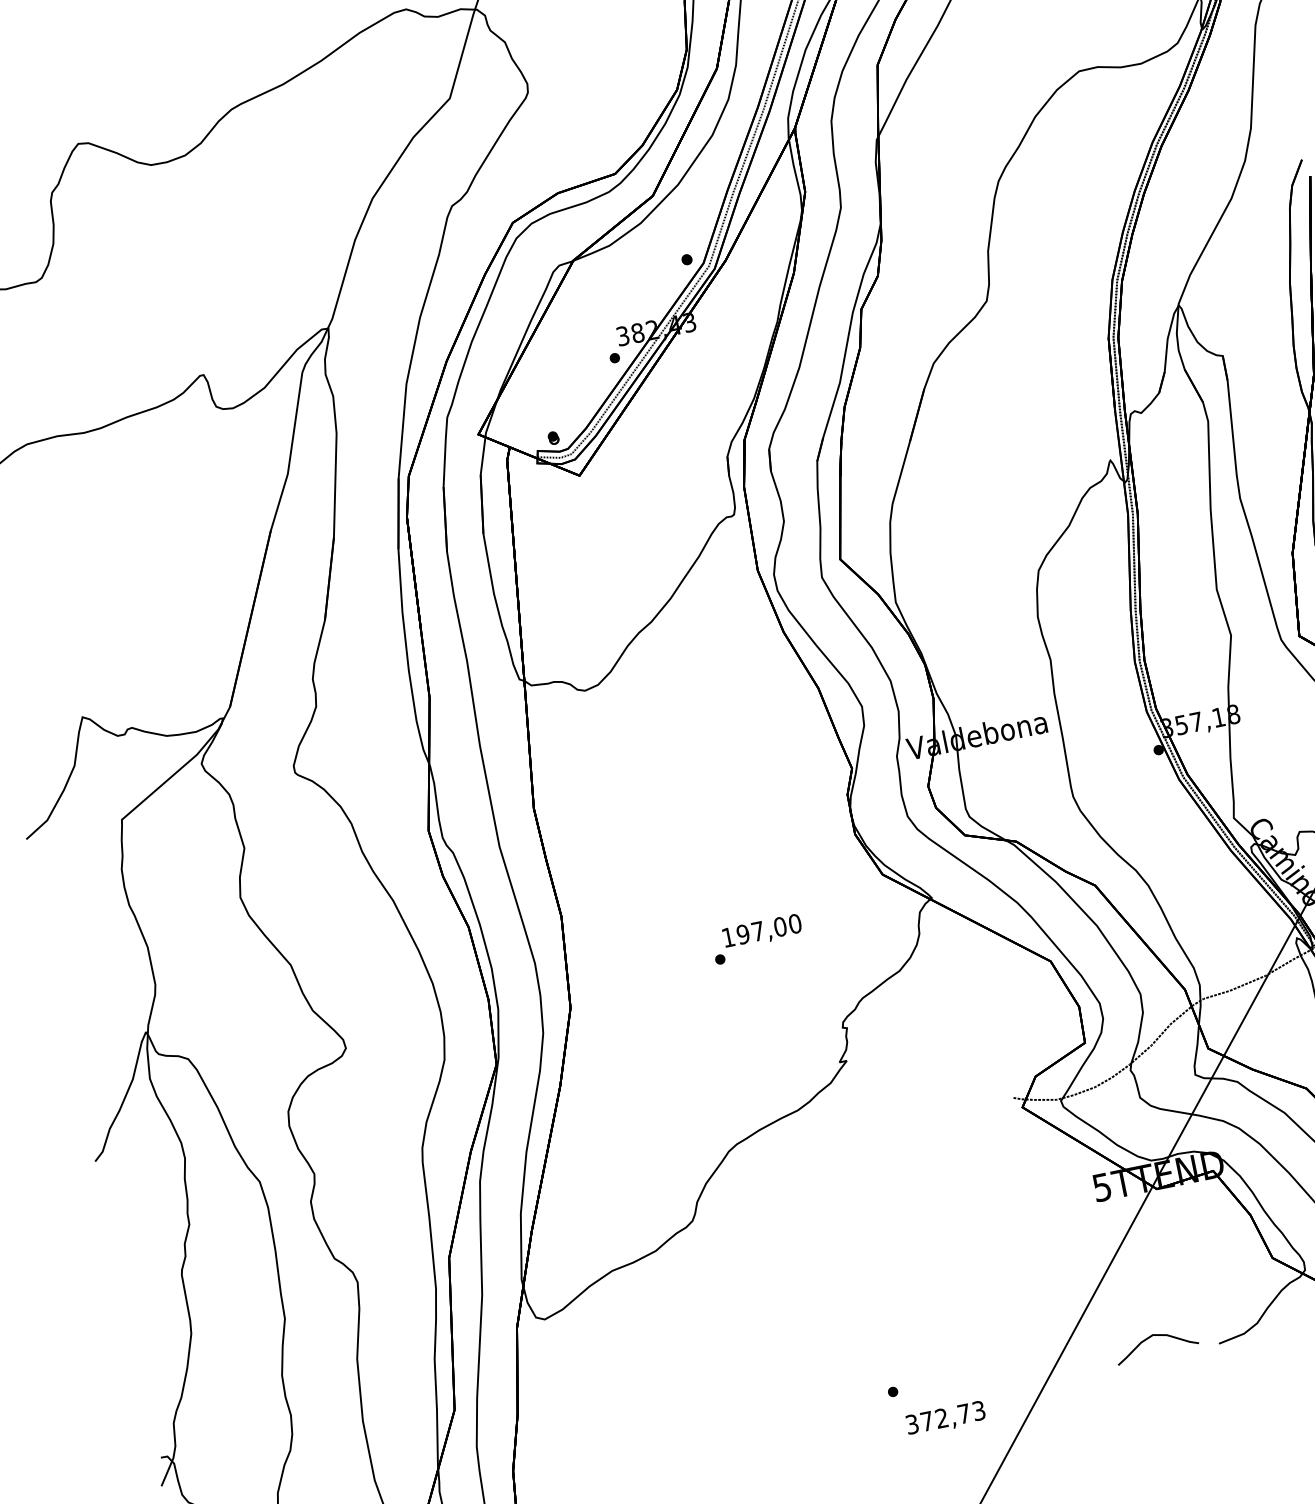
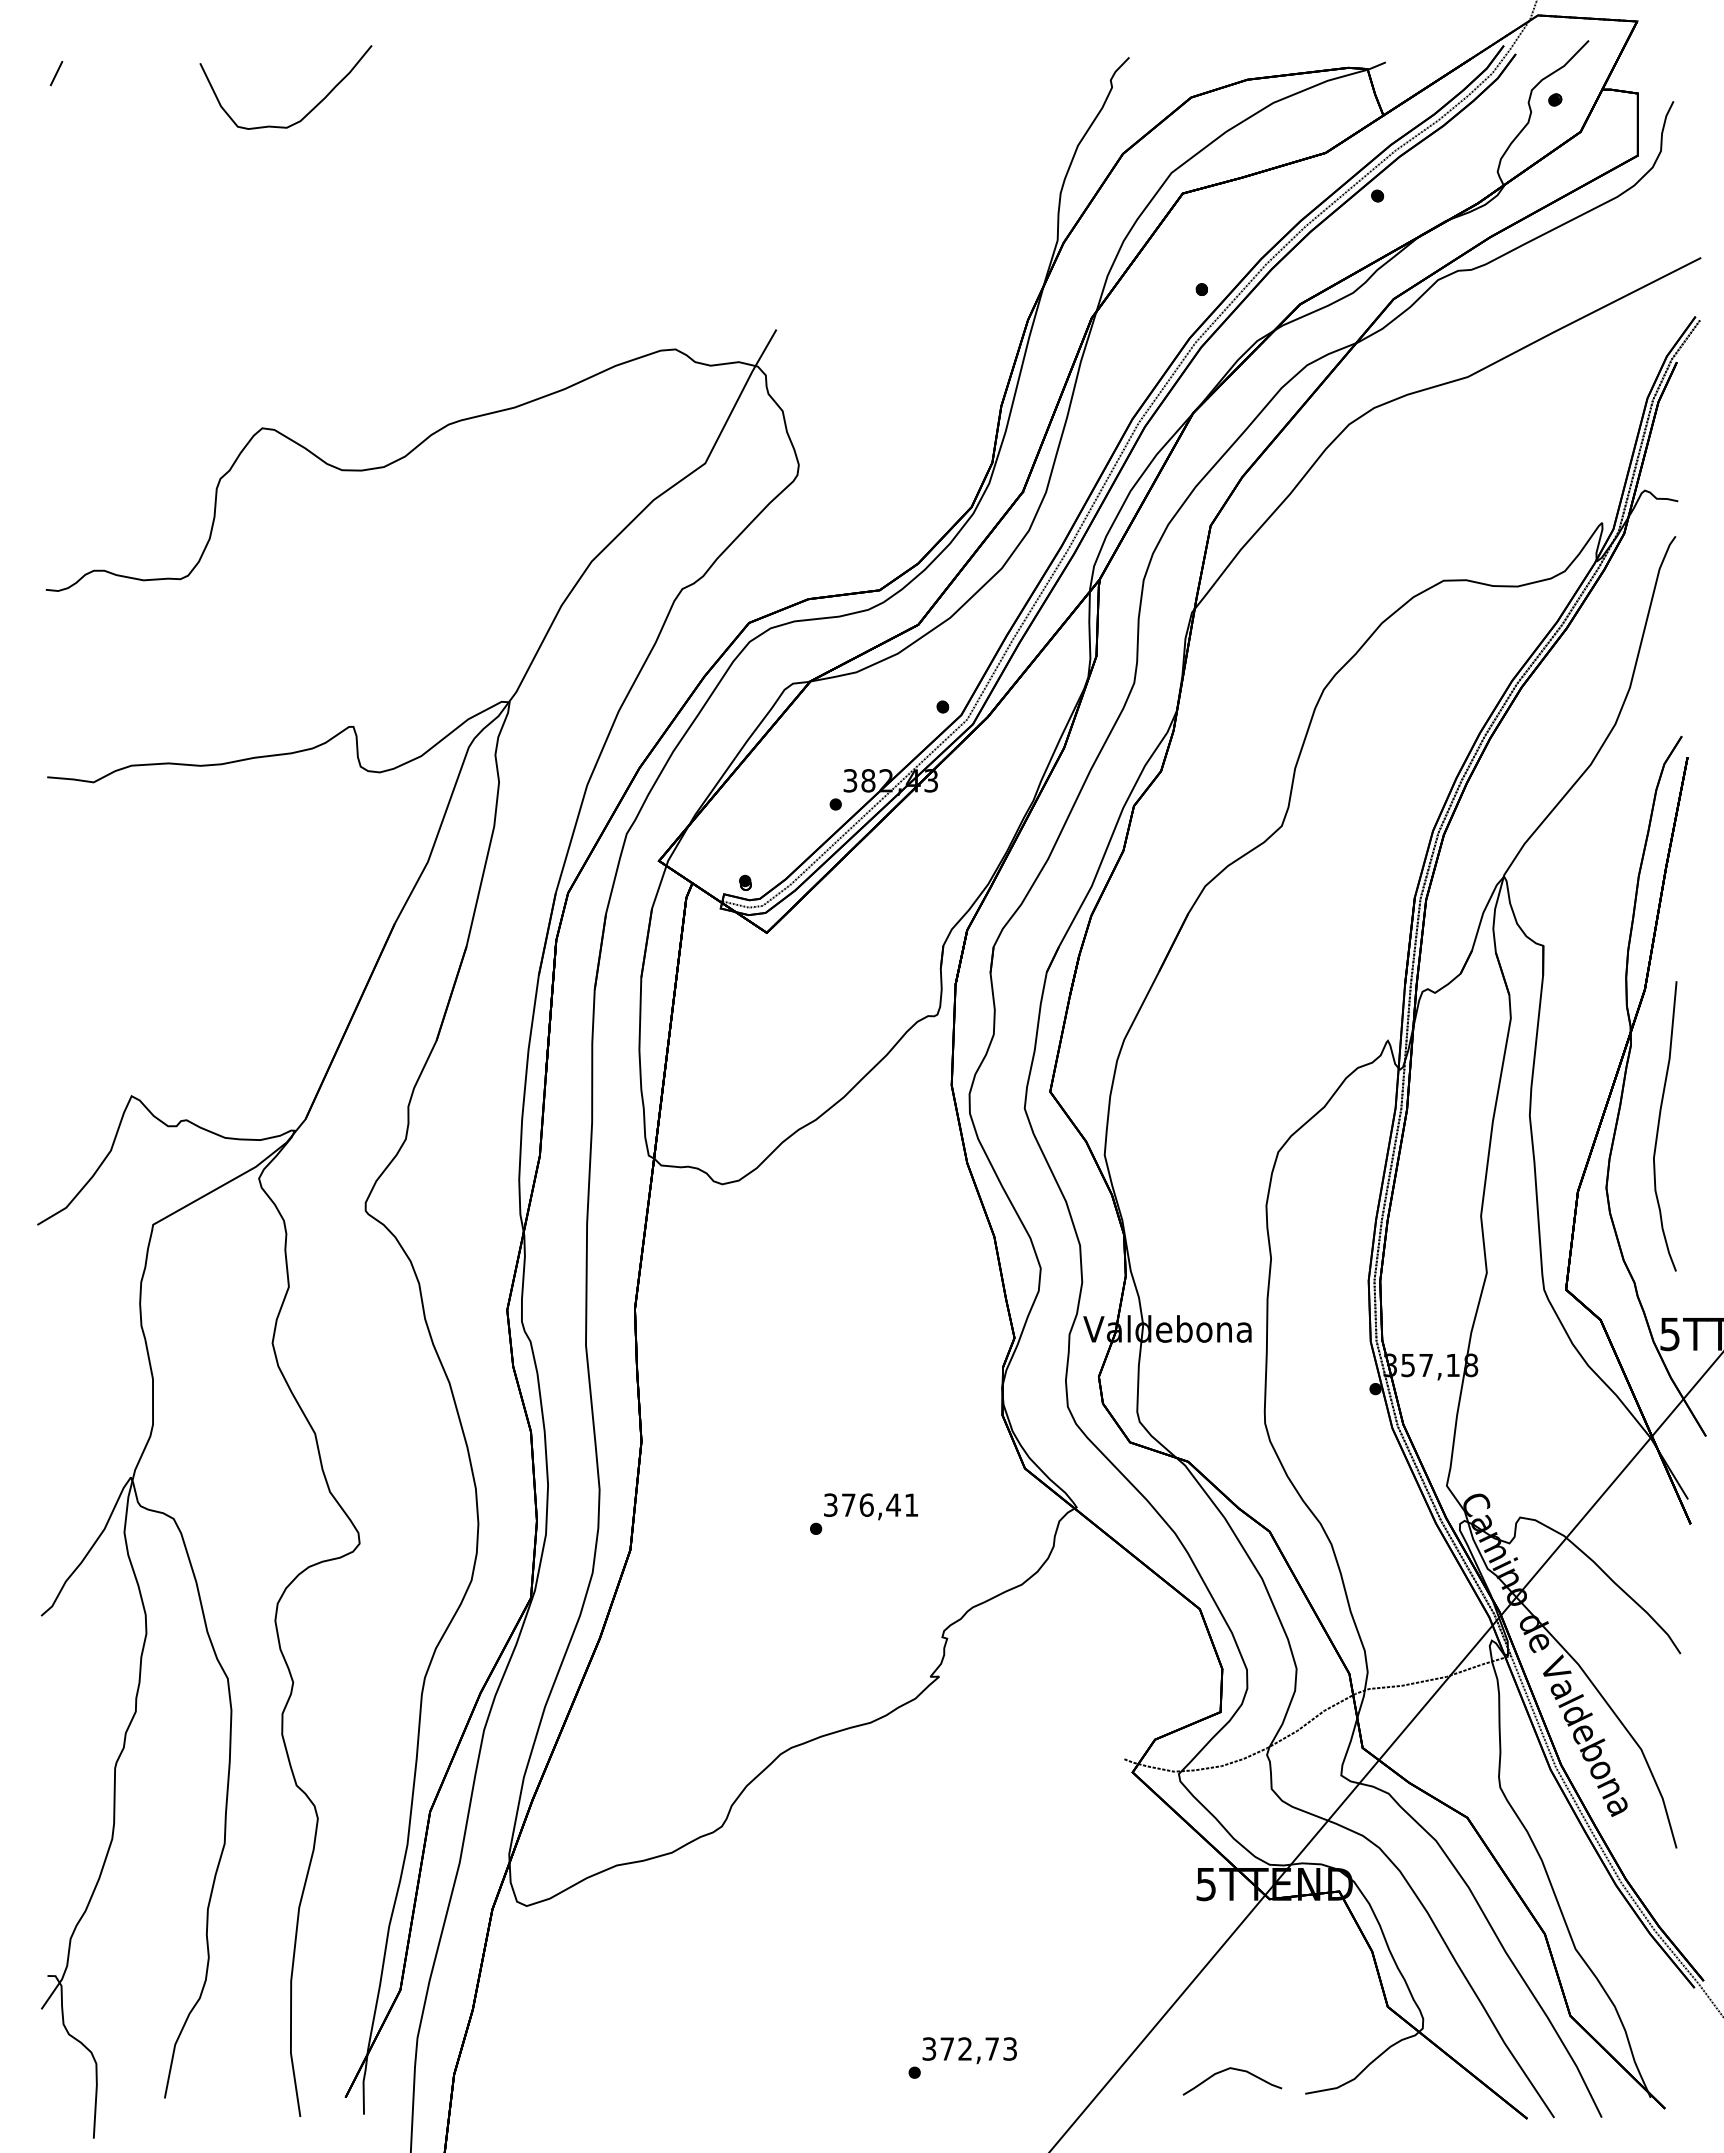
text: (761, 930) -> (871, 1504), 197,00 -> 376,41
text: (945, 1418) -> (969, 2050), moved

